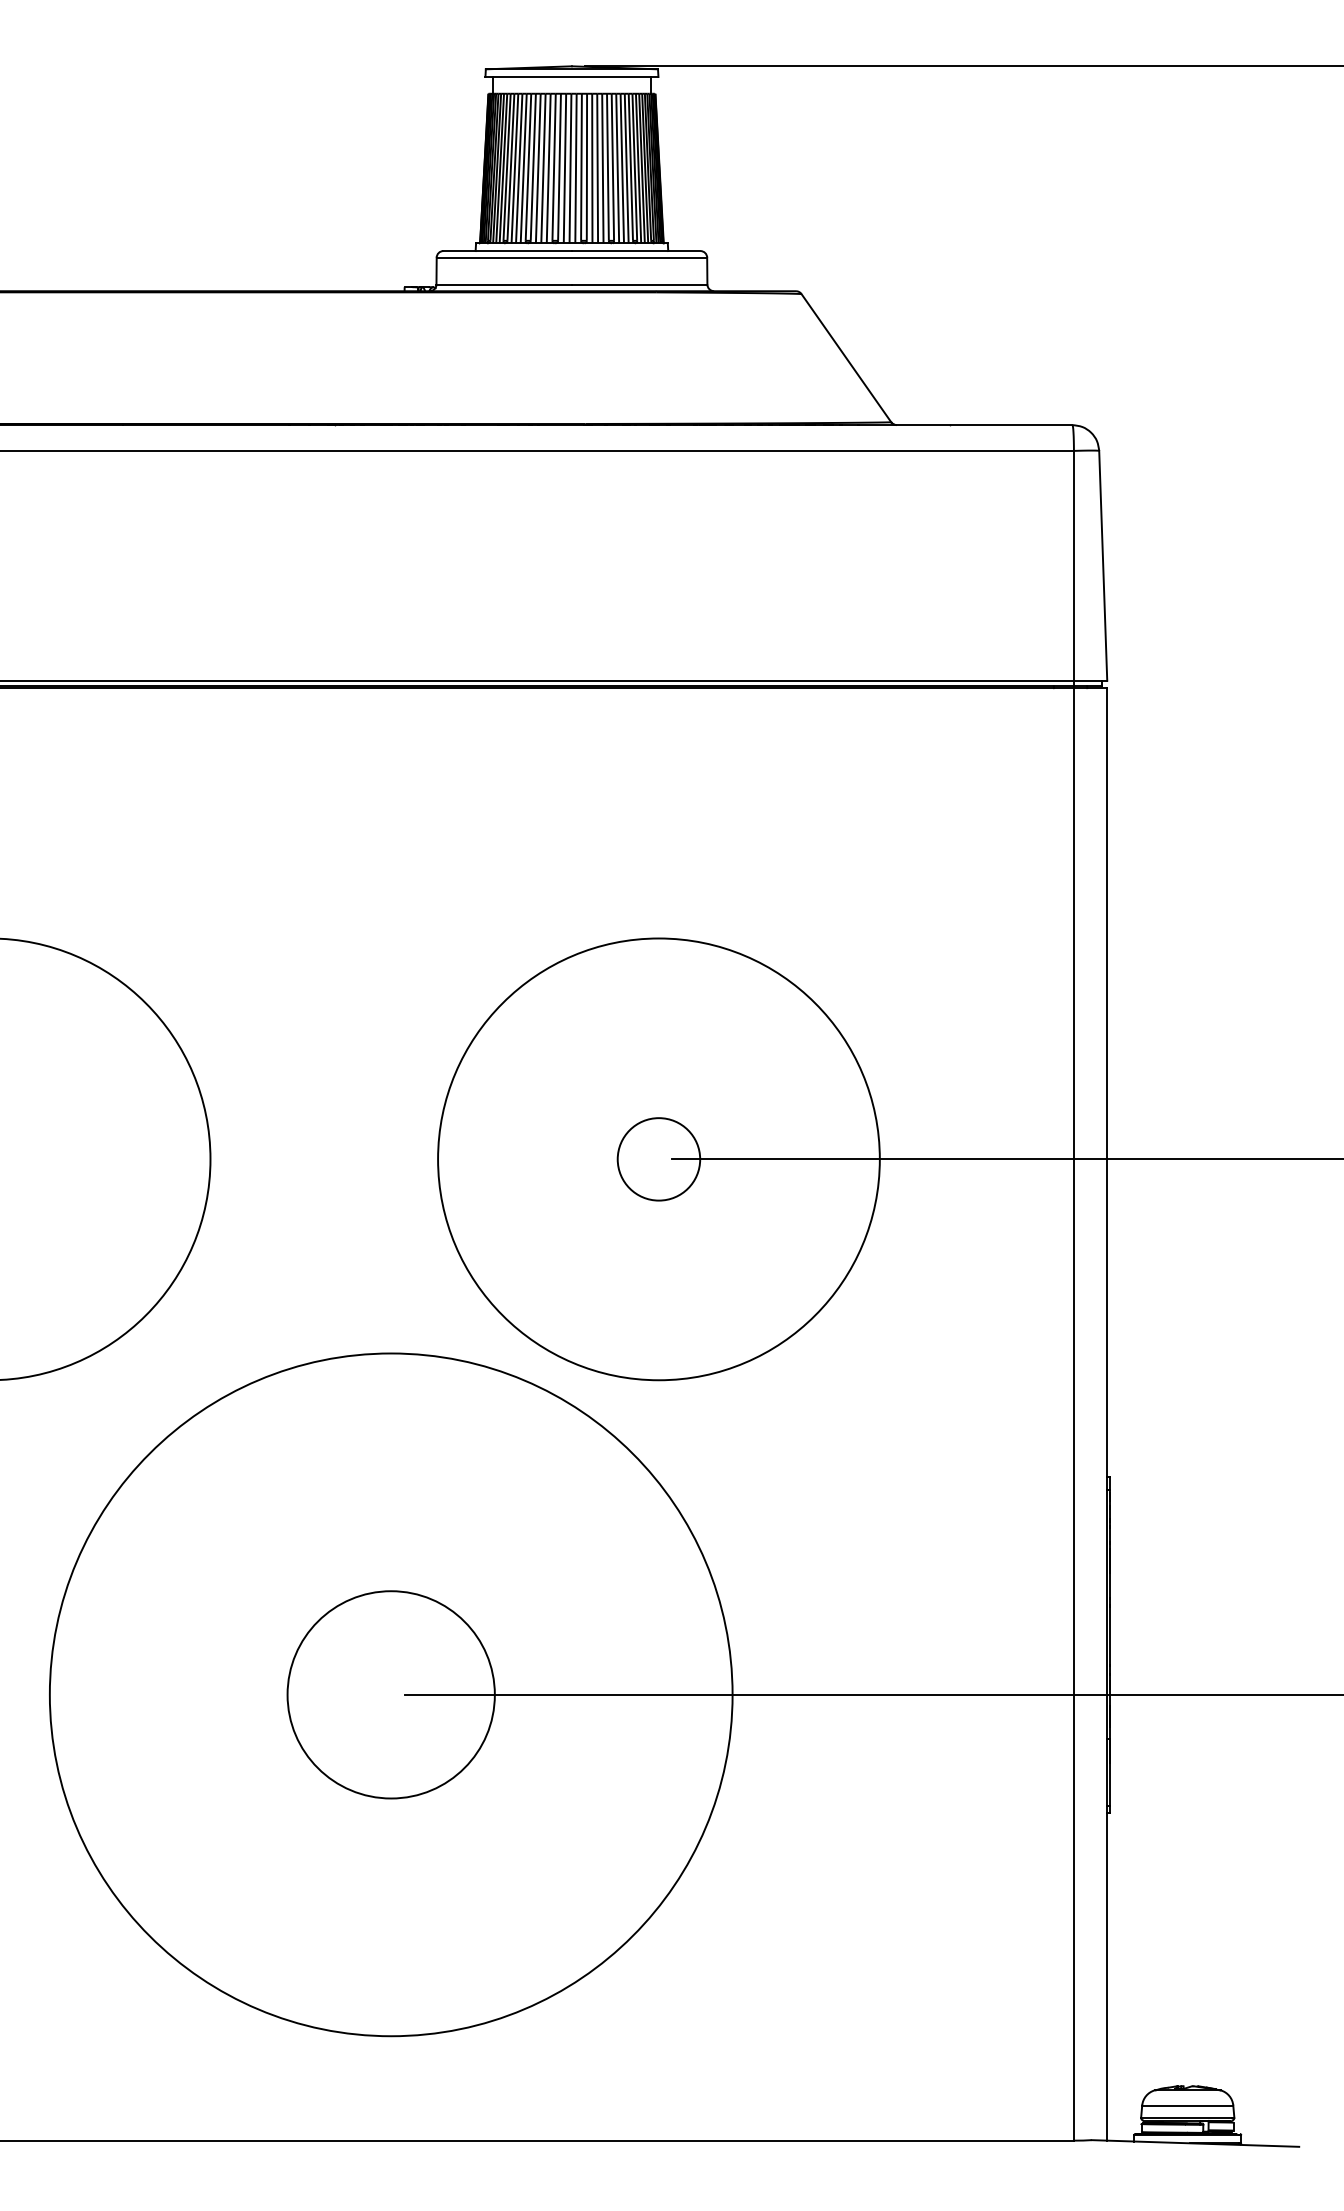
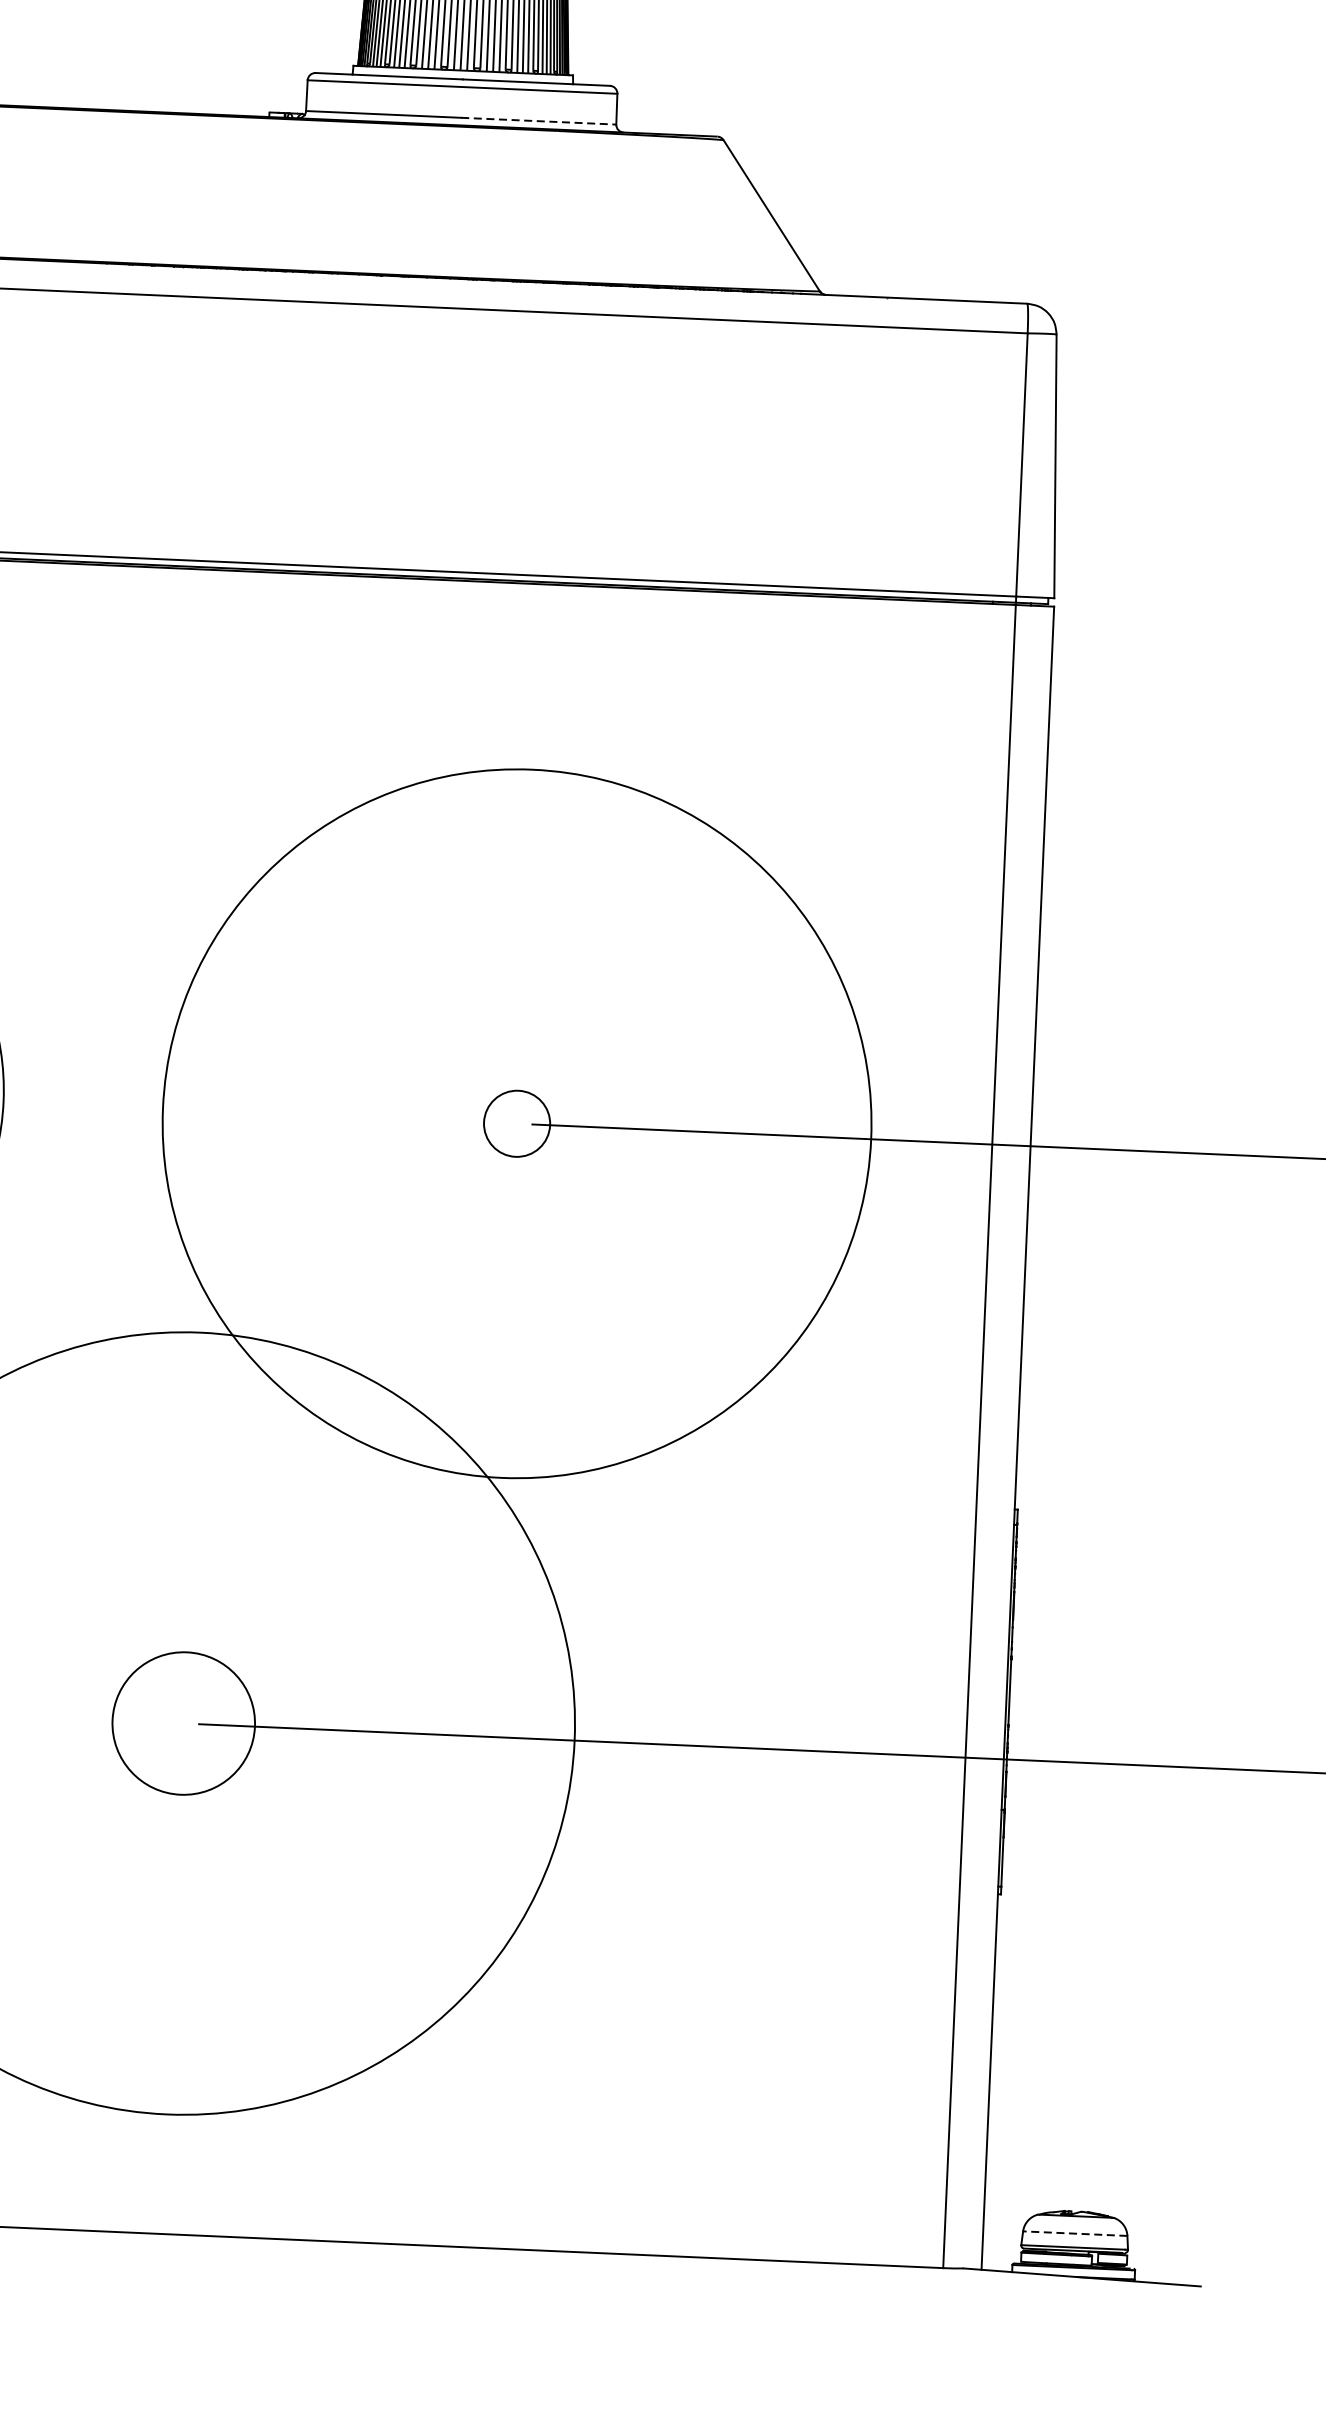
line: (639, 284) -> (538, 121), solid -> dashed
circle: (658, 1159) -> (516, 1123), size x0.7
circle: (658, 1159) -> (516, 1123), size x1.4
circle: (390, 1694) -> (182, 1723), size x0.6
line: (1187, 2105) -> (1074, 2233), solid -> dashed

